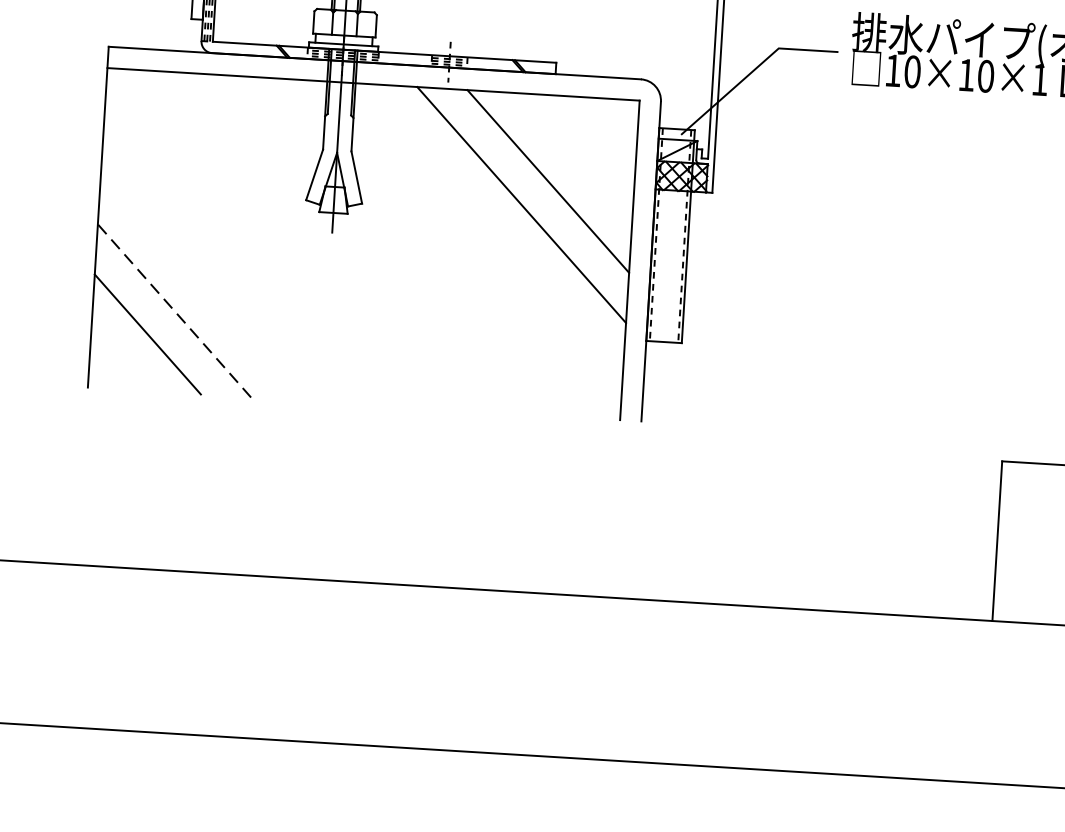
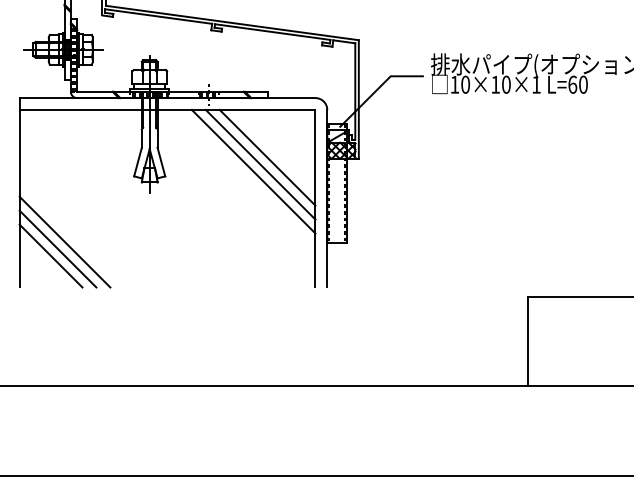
line: (534, 192) -> (260, 164), added
line: (173, 309) -> (64, 241), dashed -> solid
line: (160, 321) -> (57, 248), added

